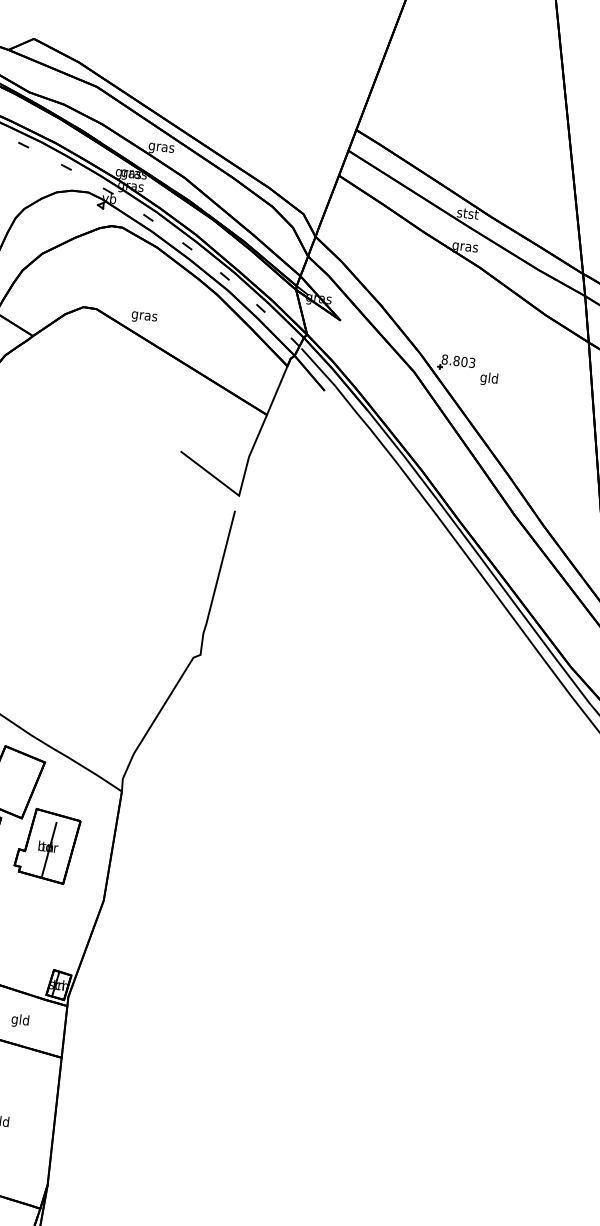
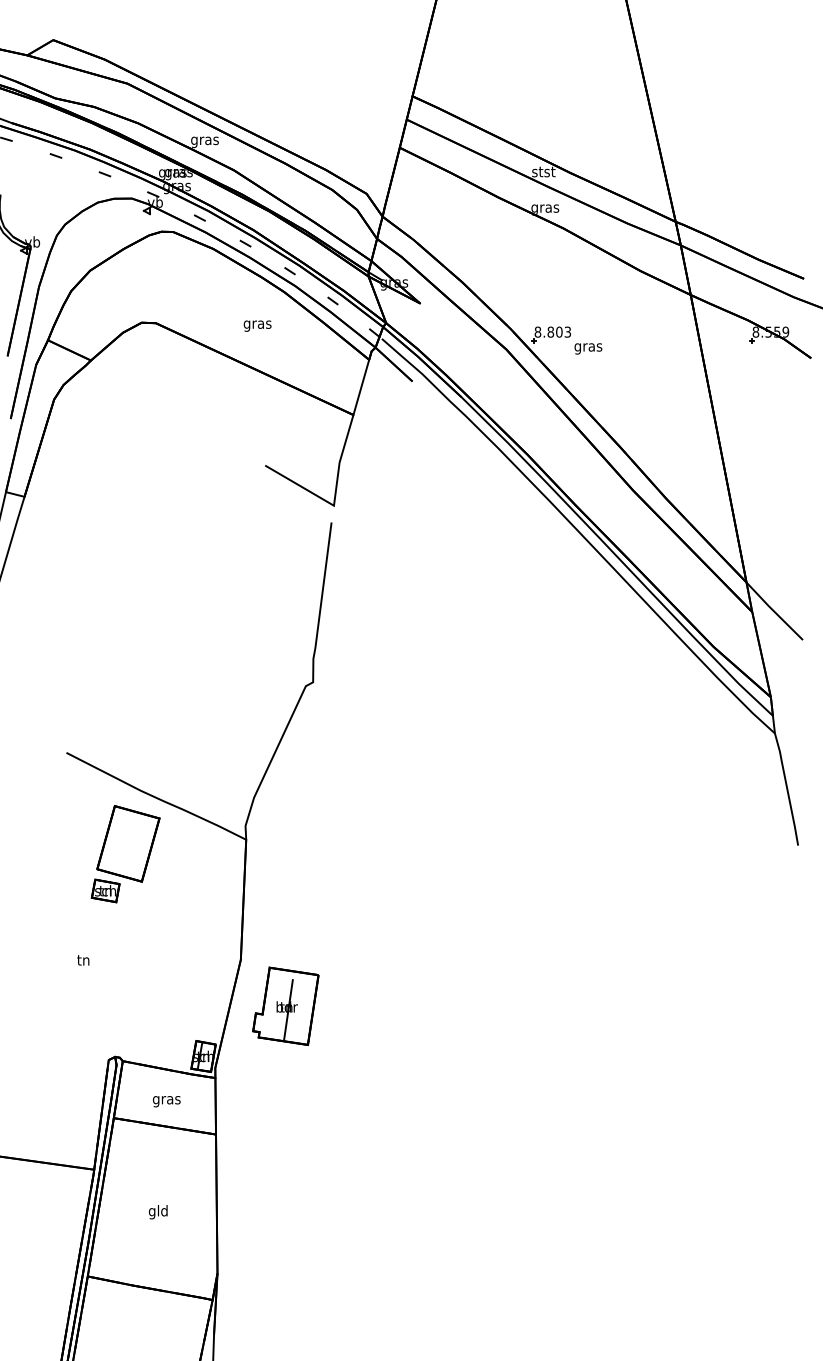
text: (144, 317) -> (257, 325), moved
text: (489, 379) -> (588, 347), gld -> gras
part: (47, 845) -> (285, 1005), moved
text: (20, 1021) -> (166, 1100), gld -> gras

